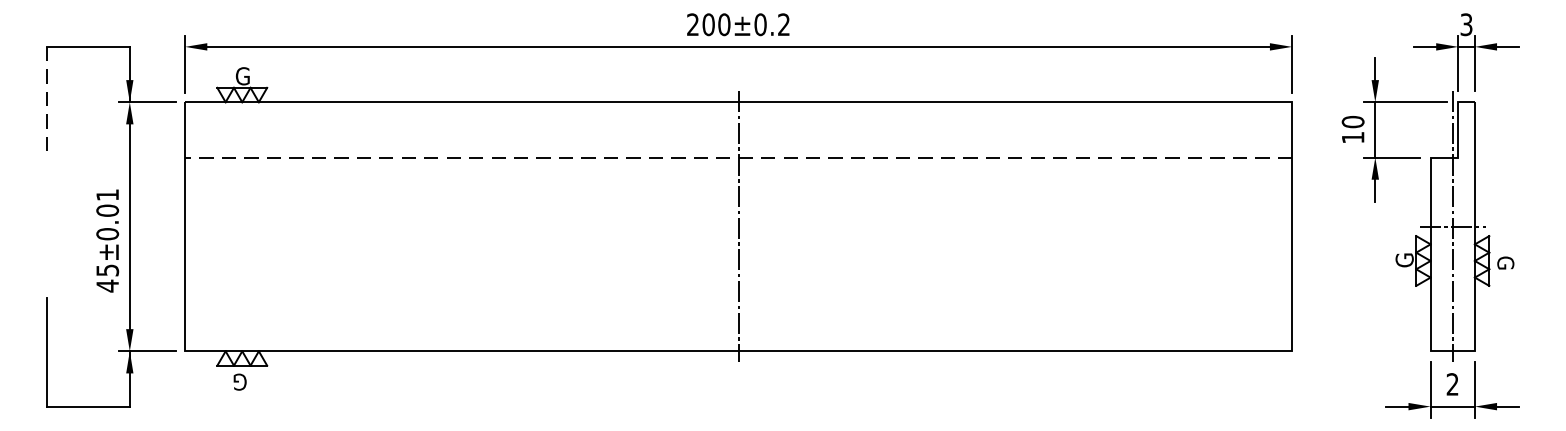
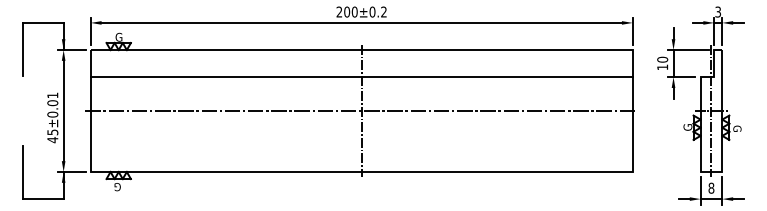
line: (47, 101) -> (23, 49), dashed -> solid
line: (738, 158) -> (361, 77), dashed -> solid
line: (738, 227) -> (361, 111), added
text: (1452, 382) -> (711, 187), 2 -> 8

